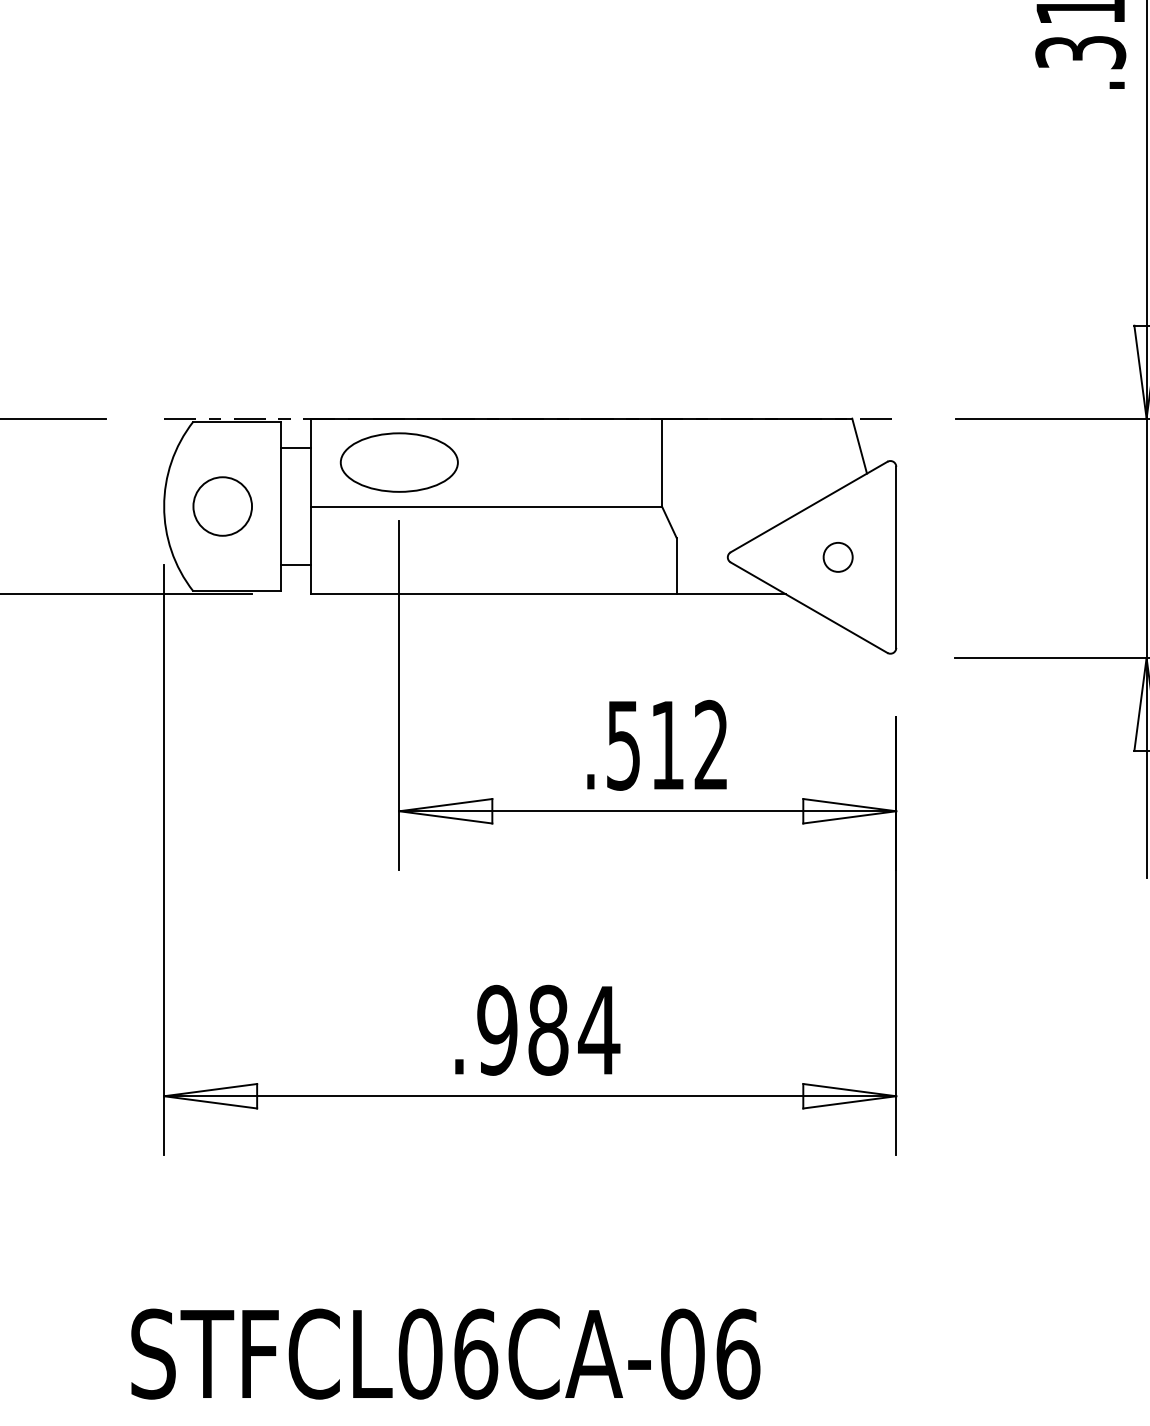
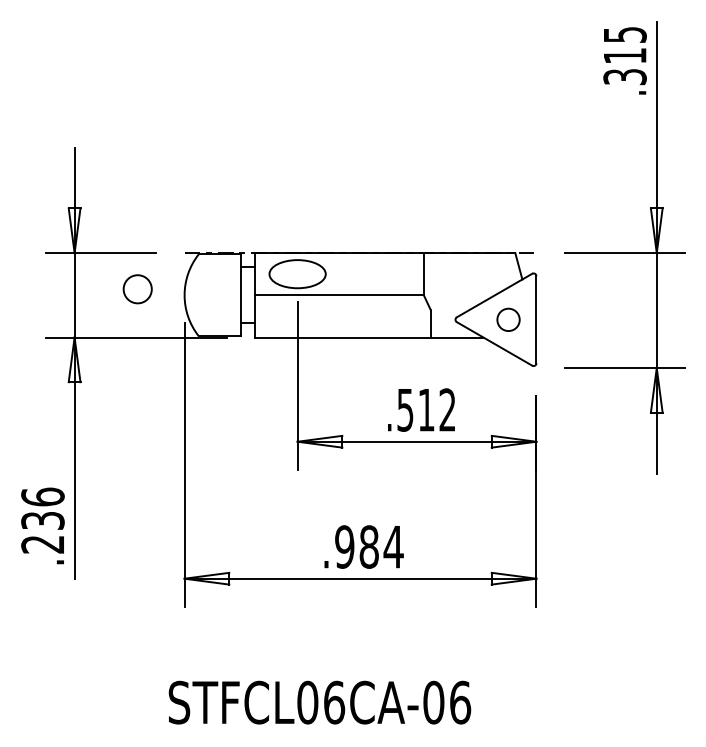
circle: (222, 506) -> (137, 289), moved
circle: (838, 556) -> (508, 319), size x1.6

